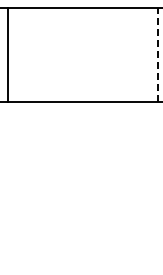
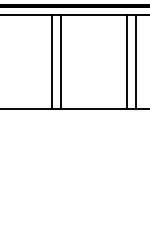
line: (73, 54) -> (51, 62), added
line: (82, 54) -> (60, 62), added
line: (148, 54) -> (126, 62), added
line: (158, 54) -> (136, 62), dashed -> solid

